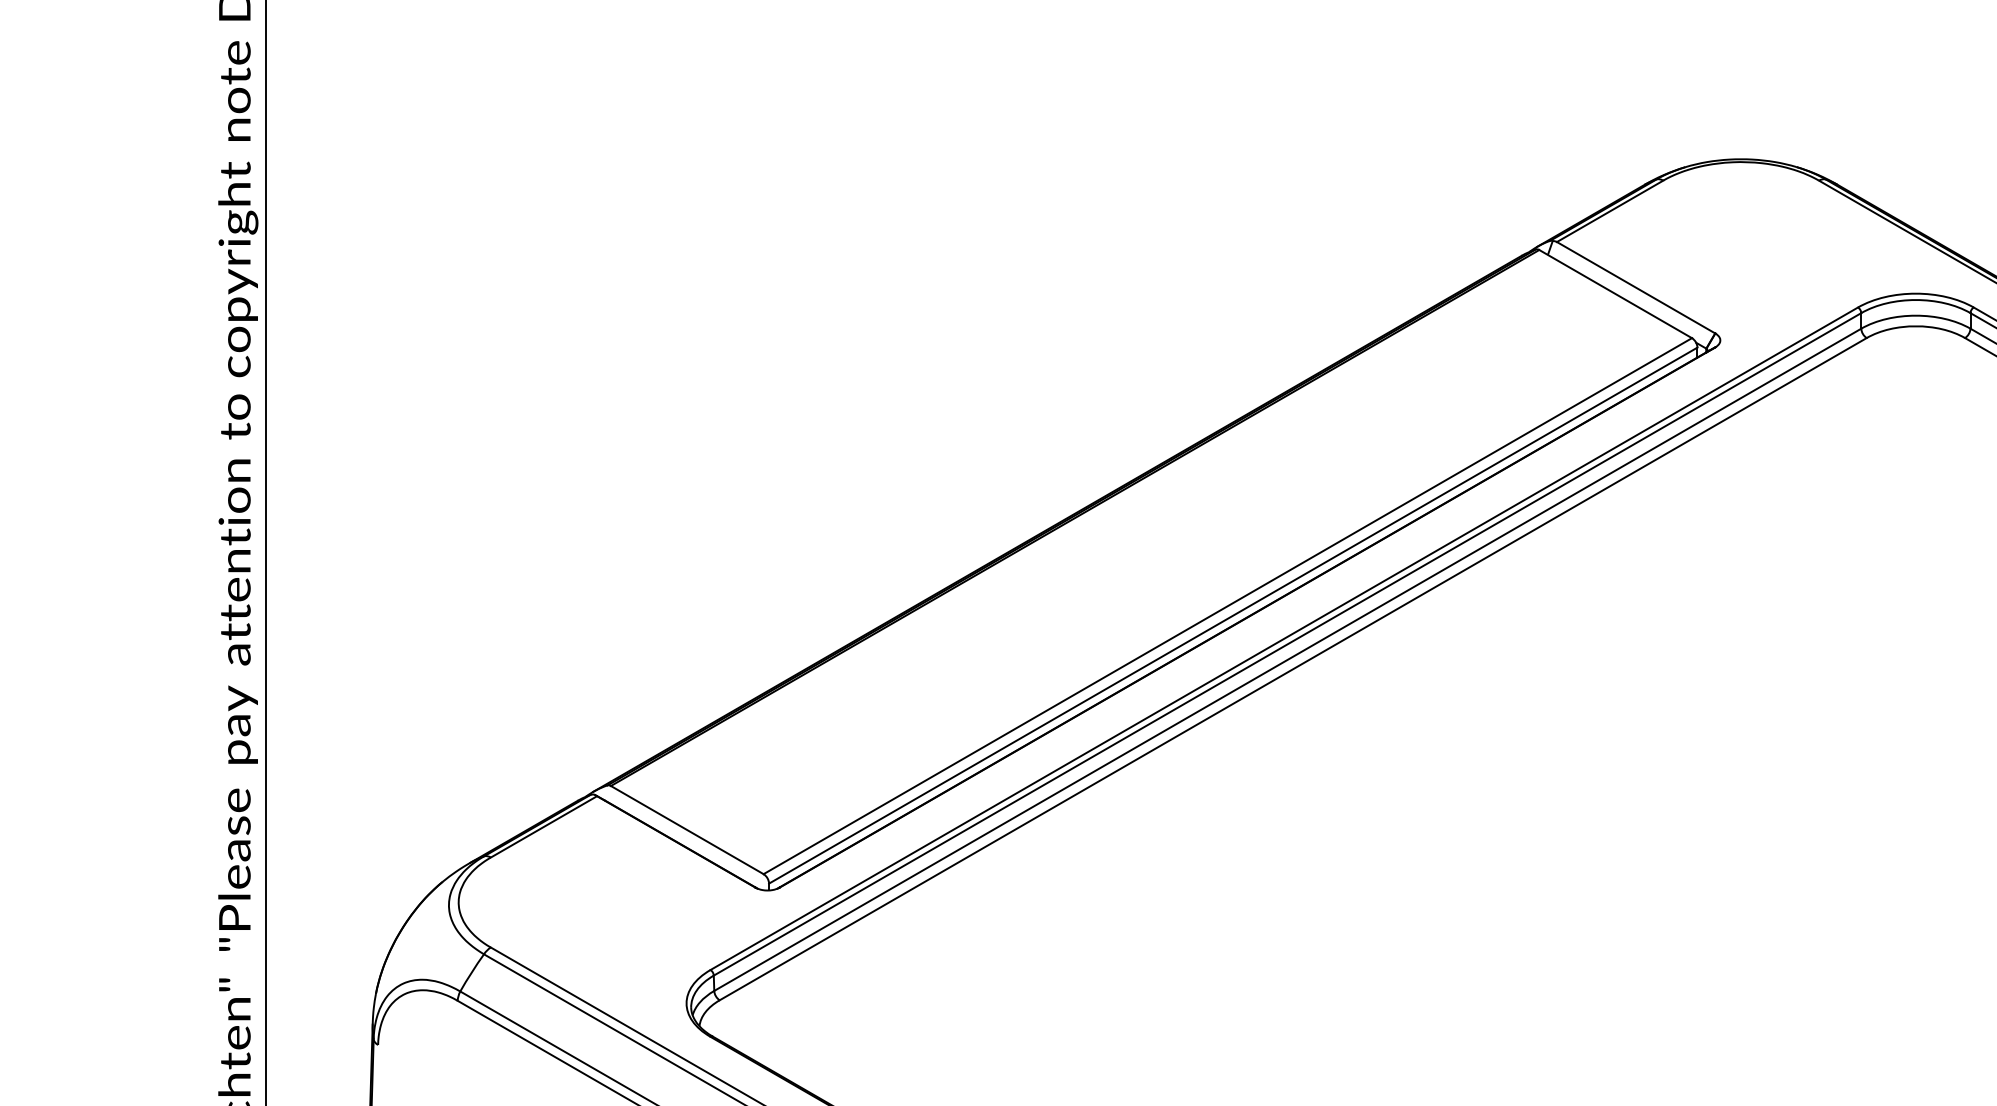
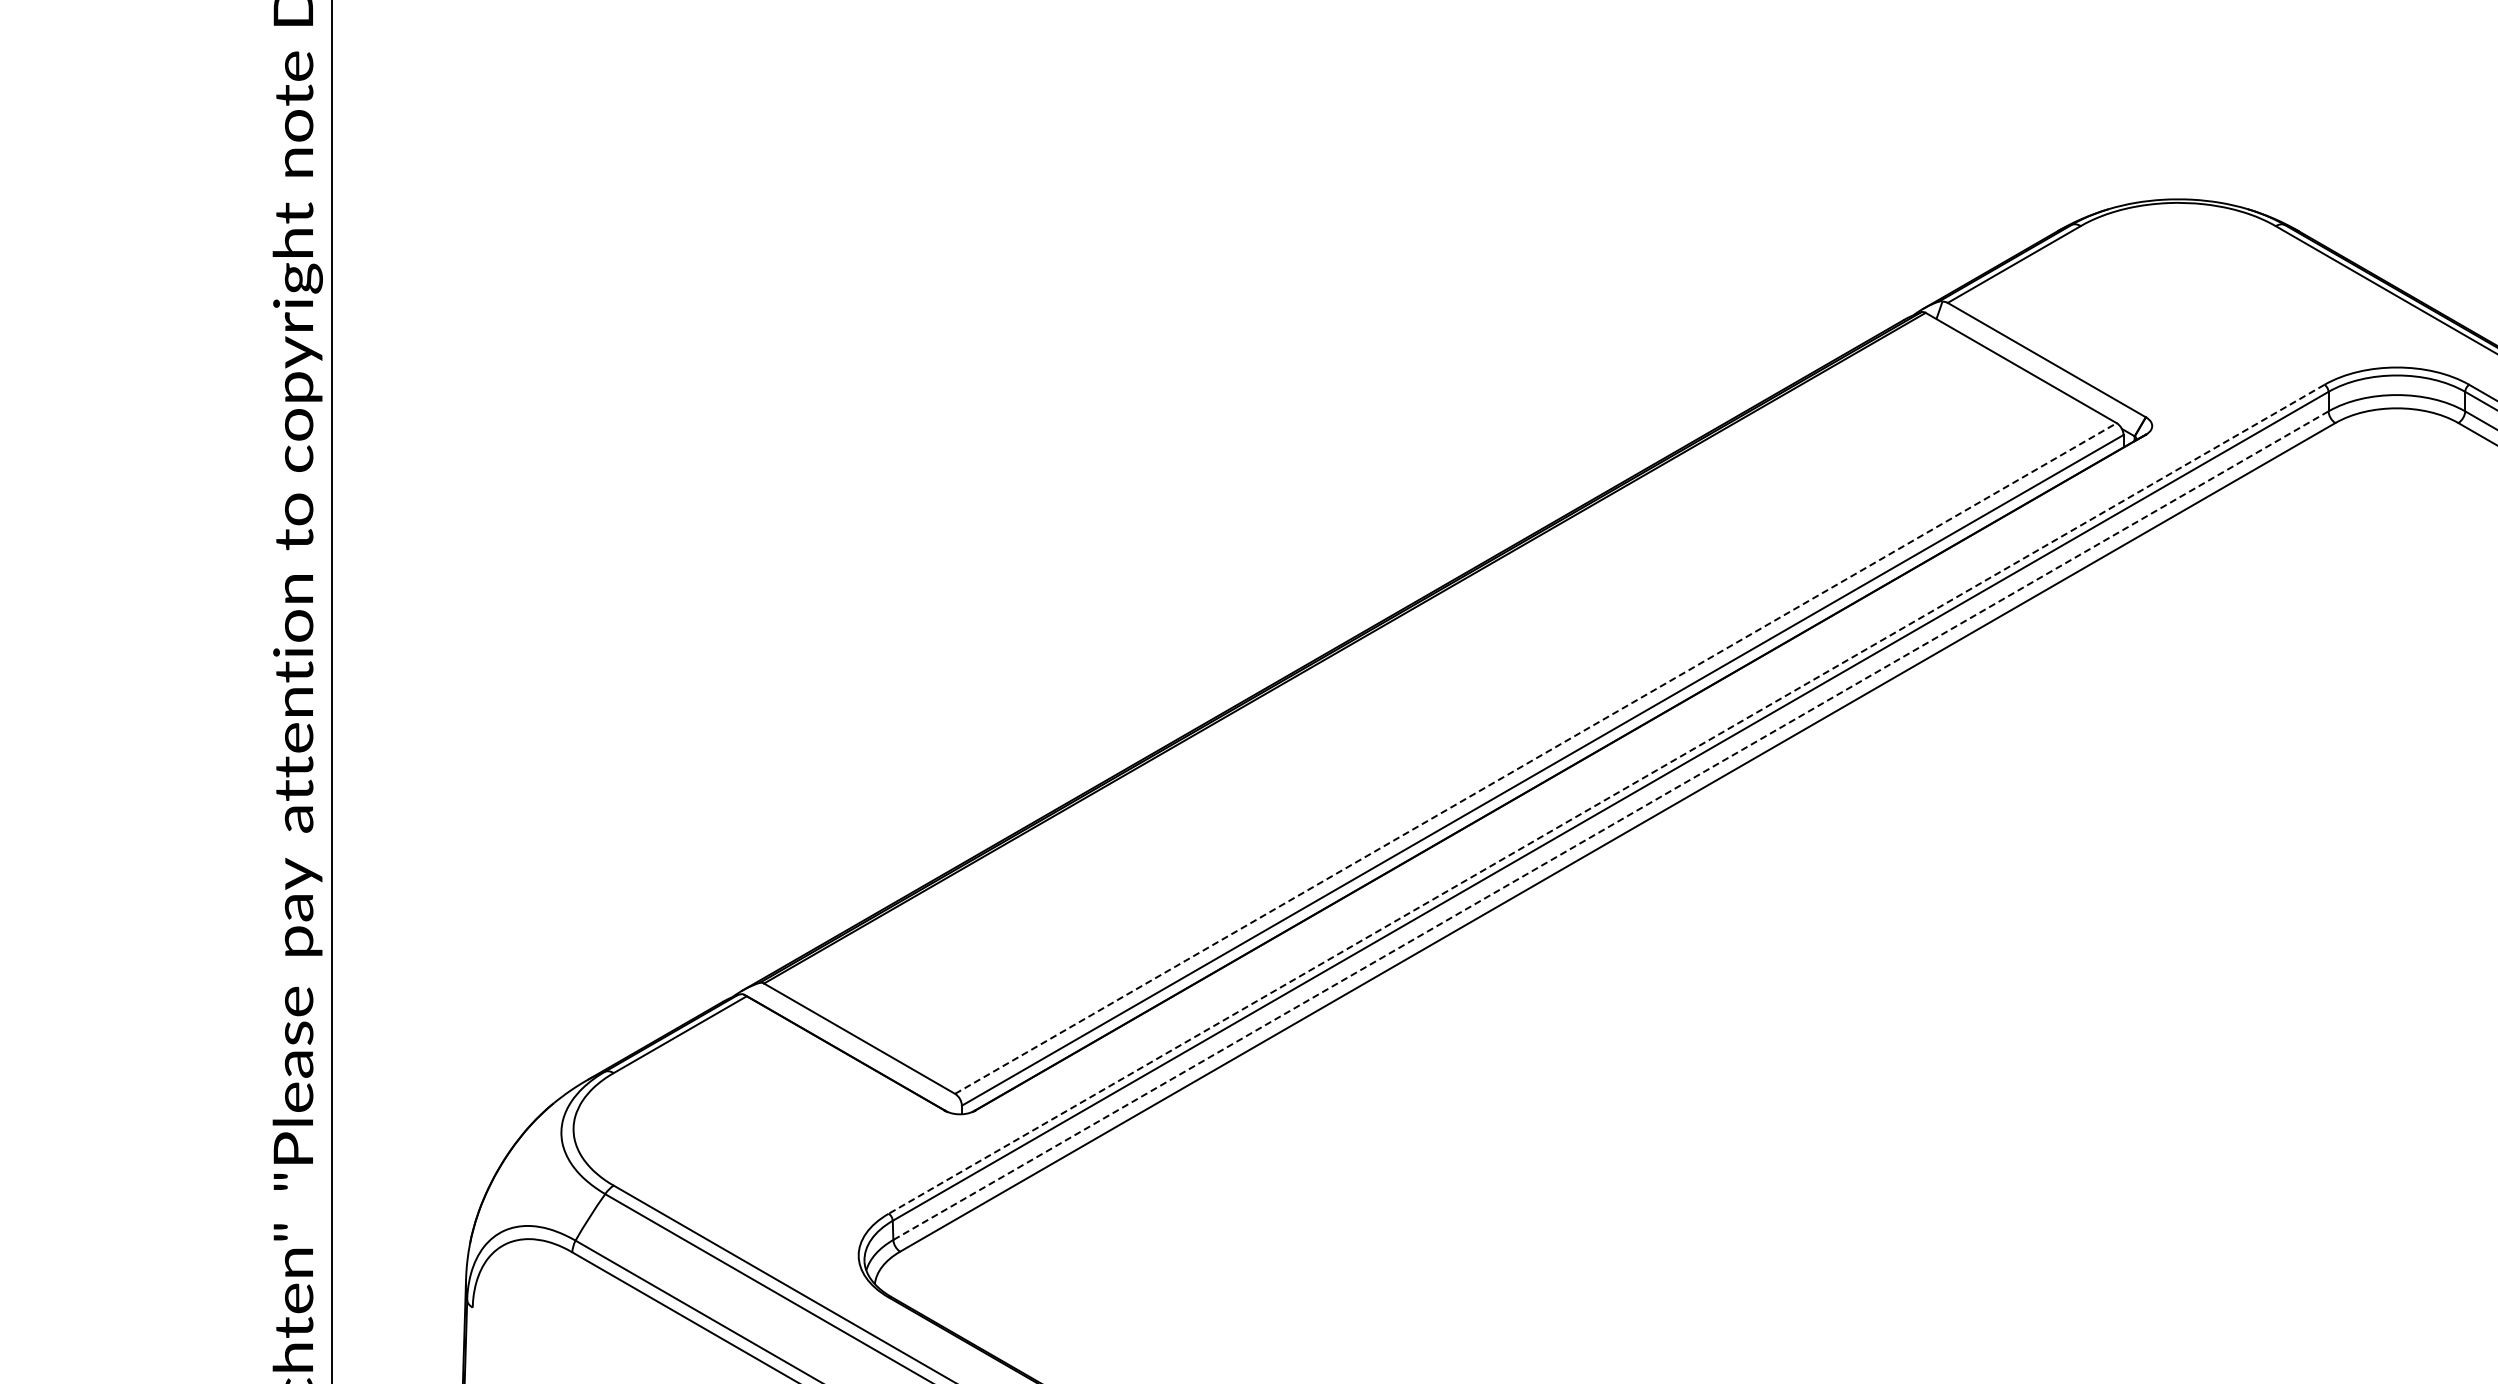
line: (1227, 606) -> (1535, 758), solid -> dashed
line: (1284, 638) -> (1606, 799), solid -> dashed
line: (1287, 659) -> (1610, 825), solid -> dashed

